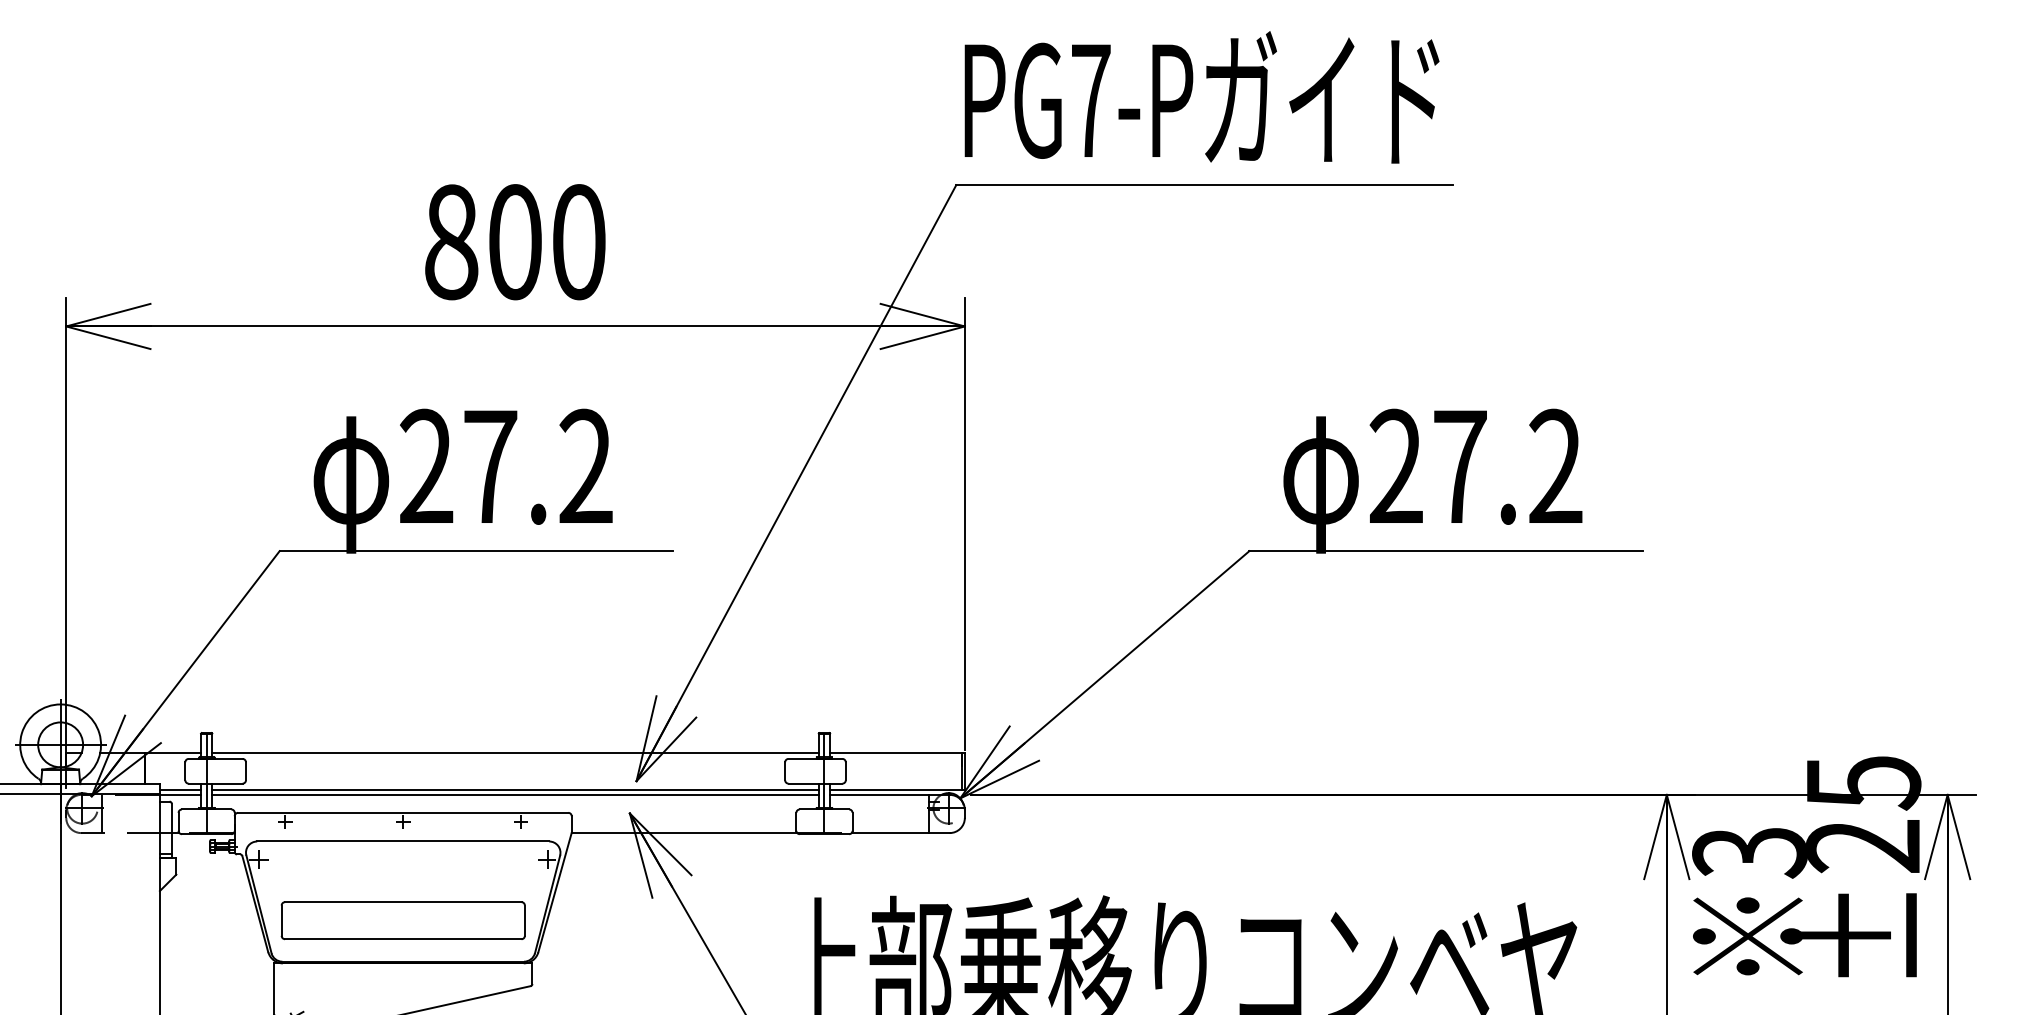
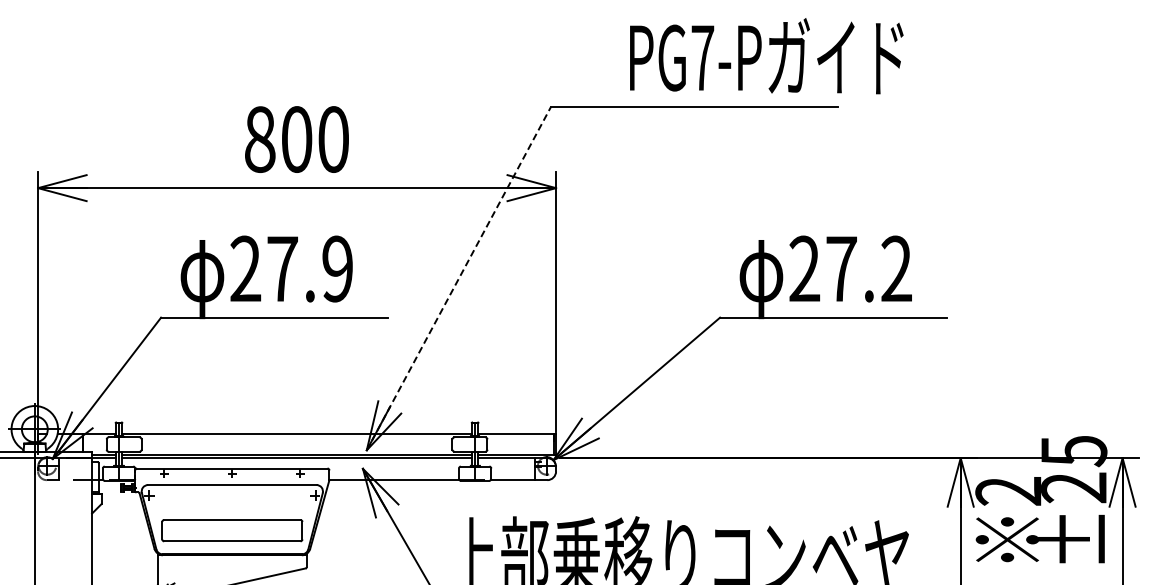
text: (1201, 98) -> (766, 56), moved
text: (585, 465) -> (337, 268), 27.2 -> 27.9
line: (795, 483) -> (458, 278), solid -> dashed
text: (1749, 852) -> (1008, 491), 3 -> 2

